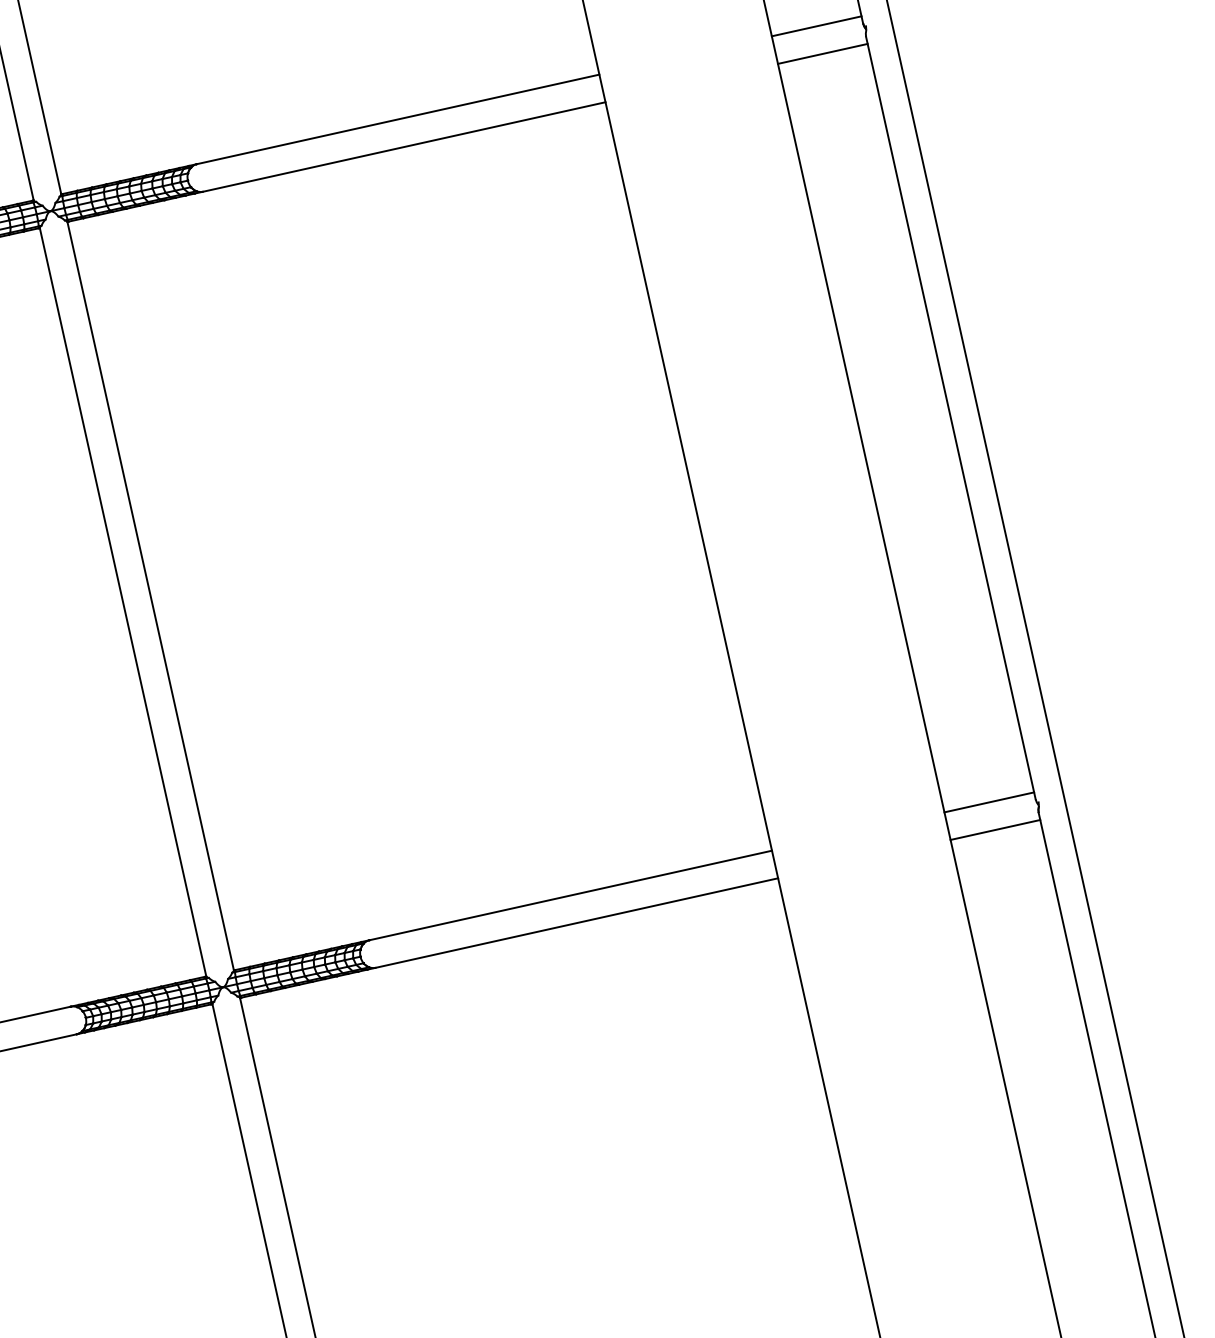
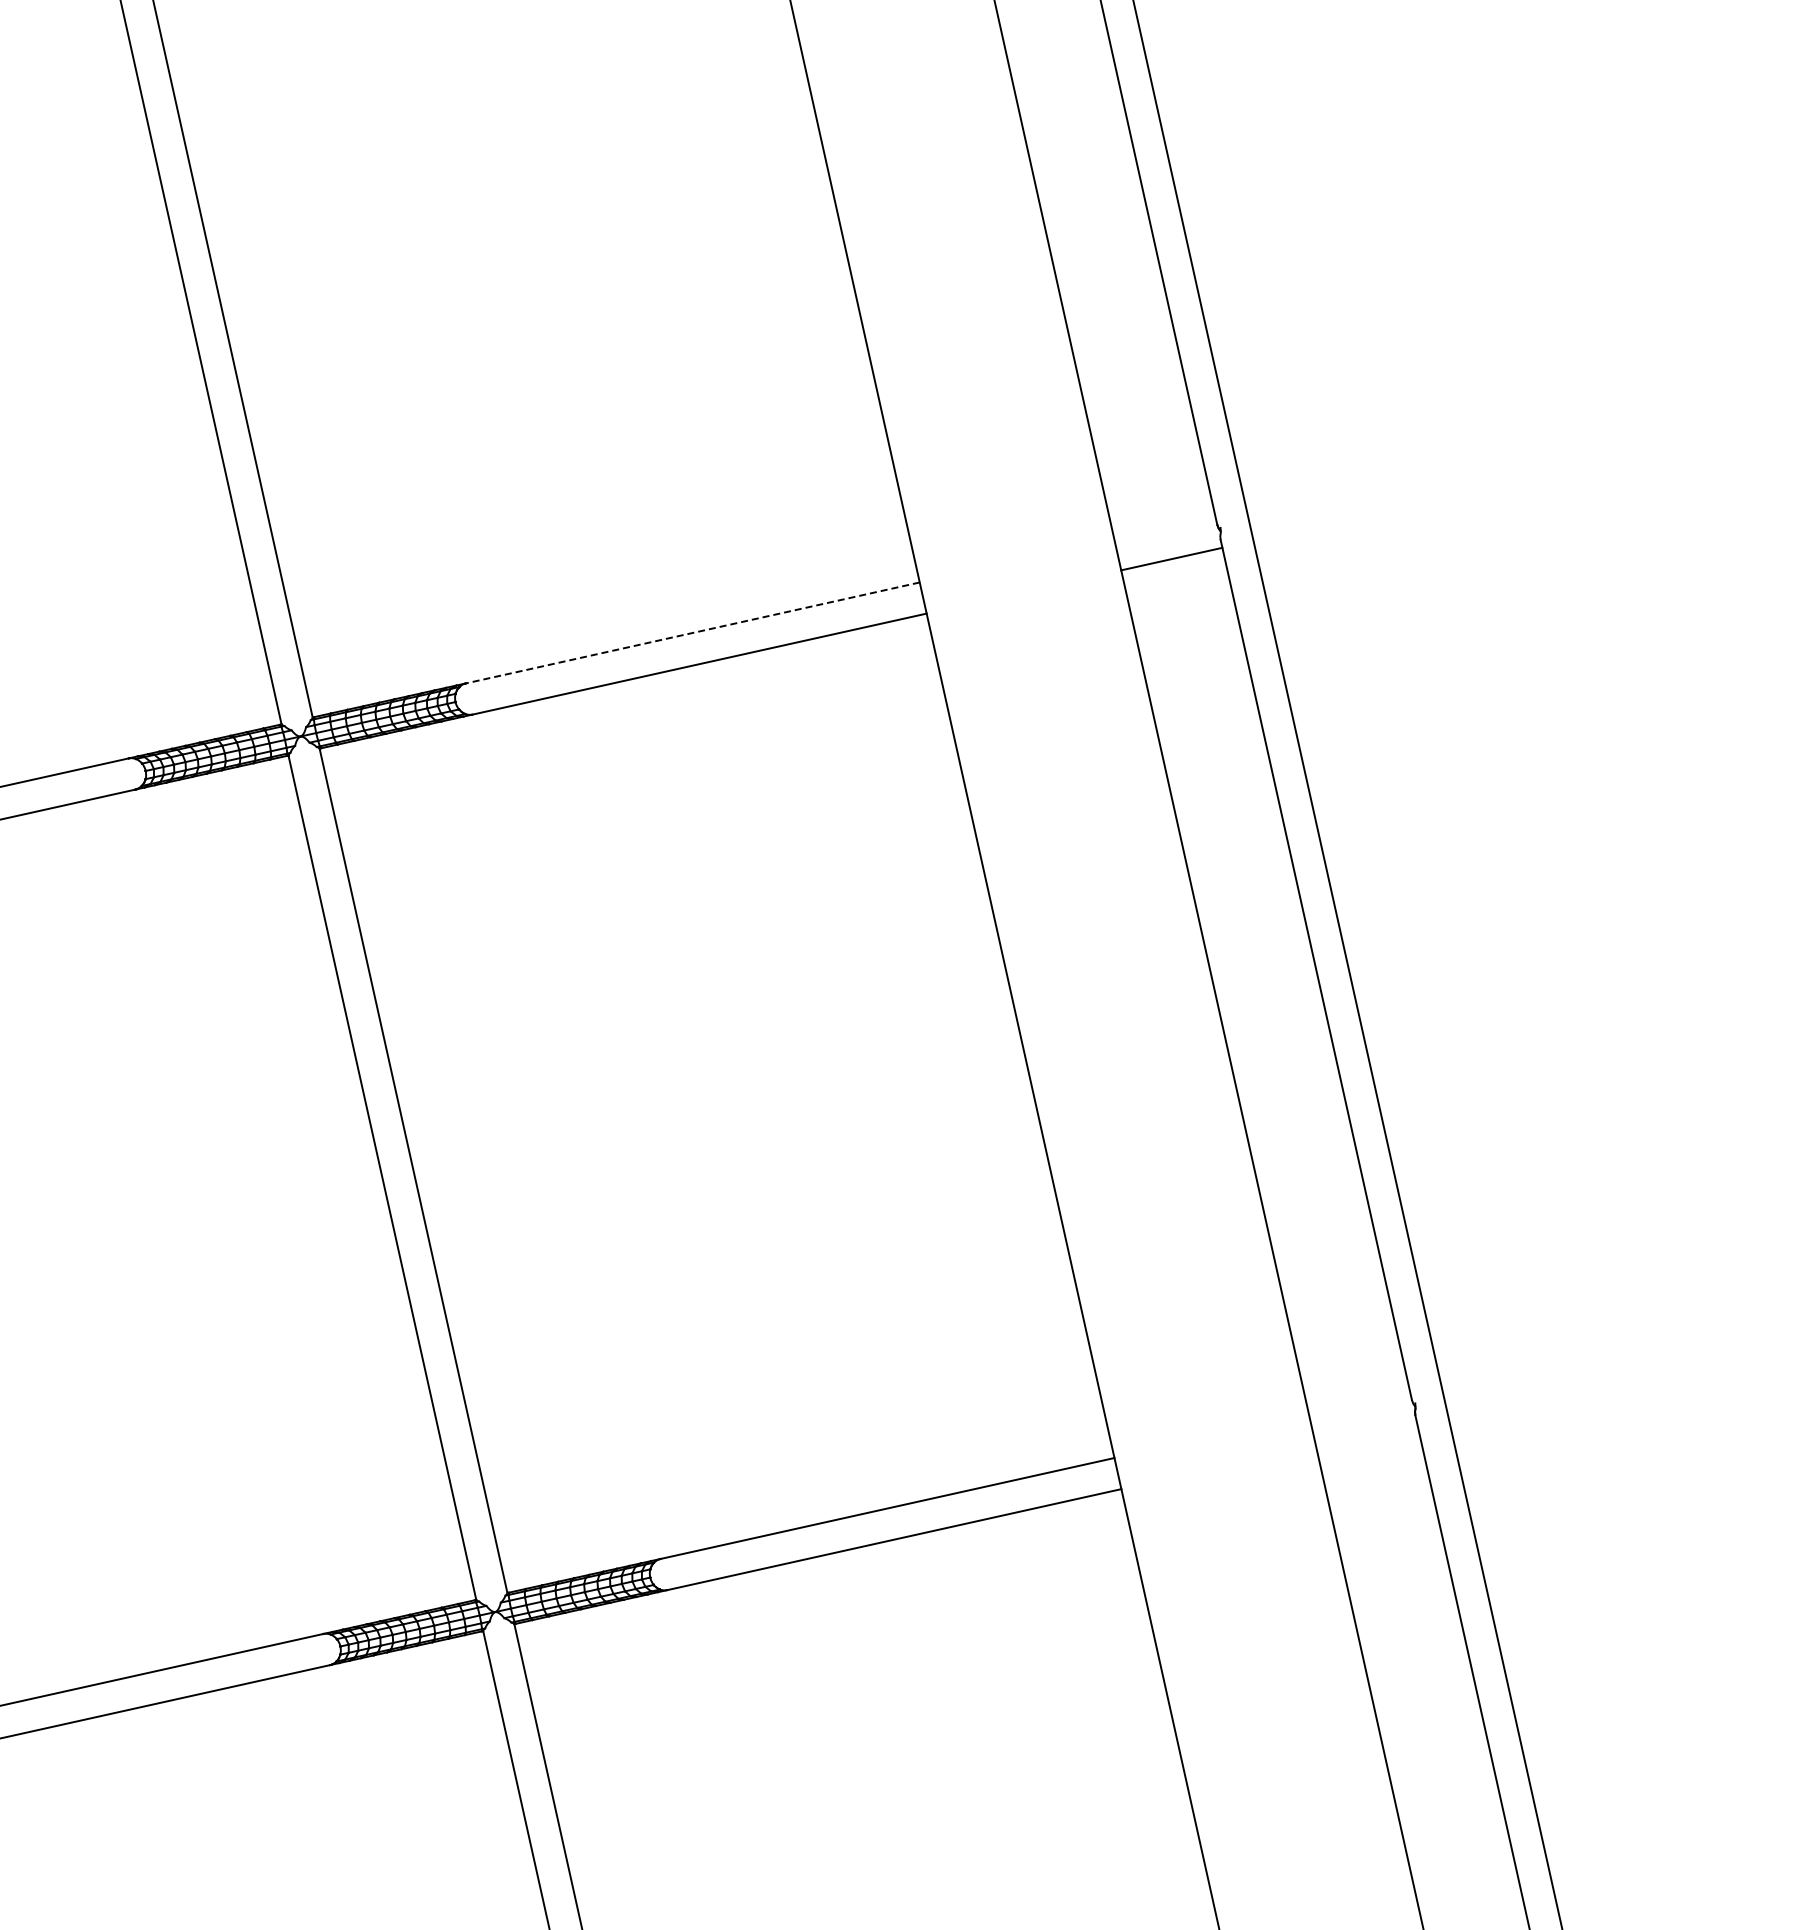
line: (816, 25) -> (1164, 527), removed
line: (397, 118) -> (692, 632), solid -> dashed
line: (989, 802) -> (1359, 1403), removed
line: (995, 829) -> (1366, 1434), removed

